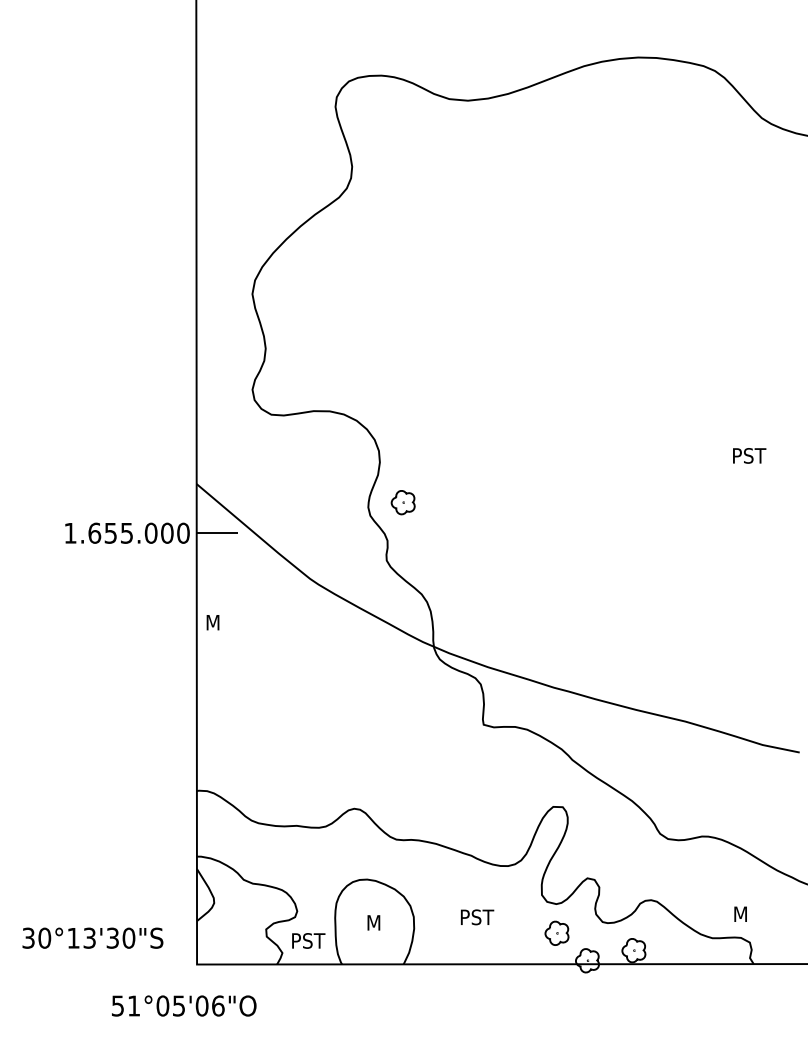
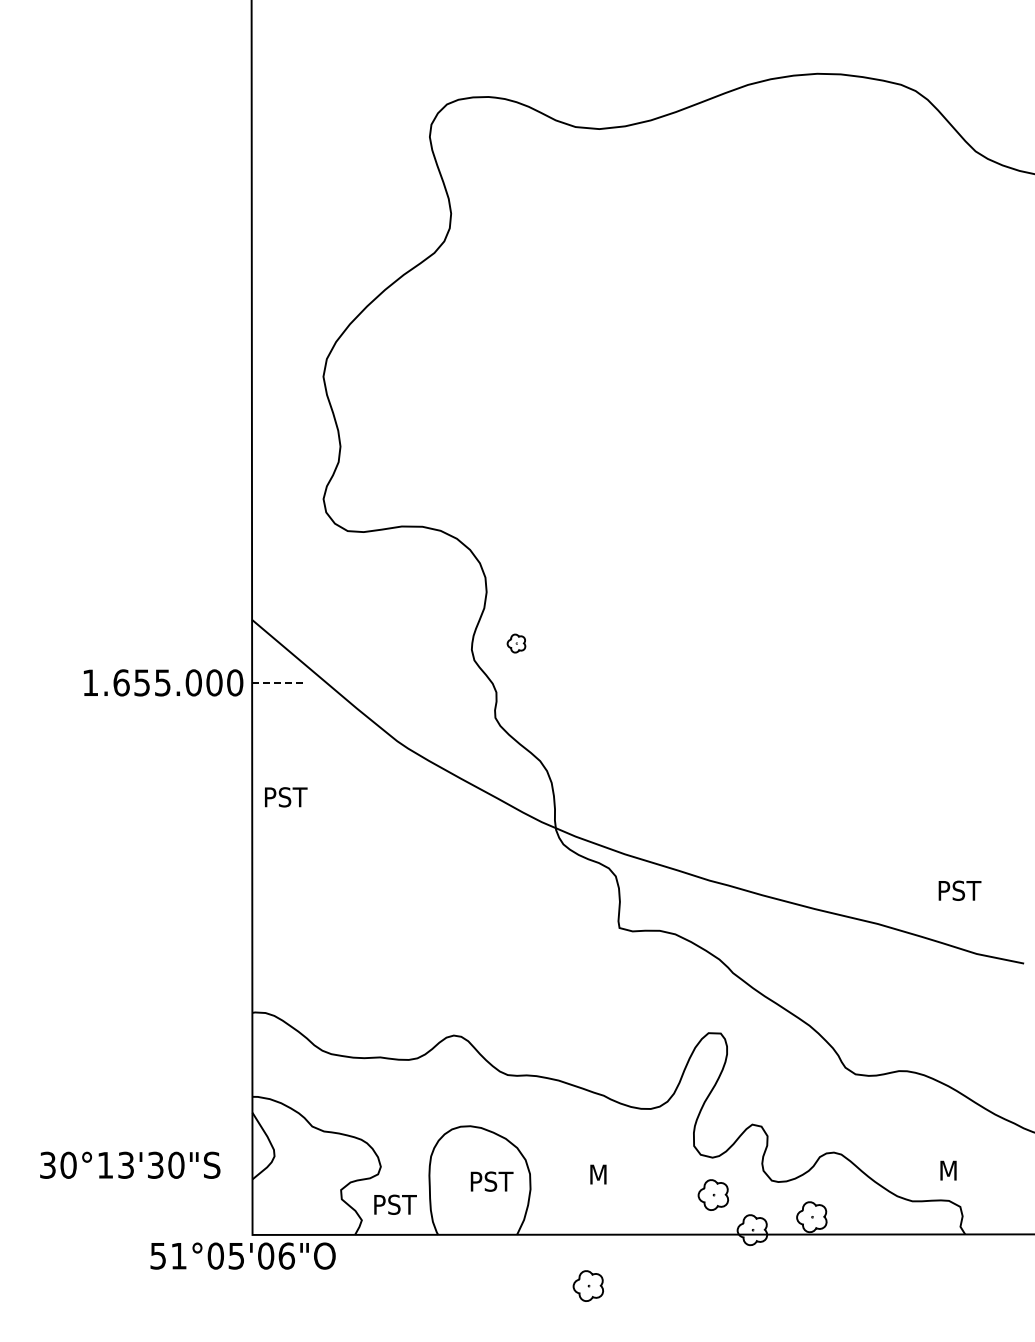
text: (749, 455) -> (959, 890), moved
part: (403, 502) -> (516, 643), size x0.6
line: (217, 532) -> (278, 682), solid -> dashed
text: (224, 622) -> (287, 797), M -> PST
text: (478, 917) -> (612, 1174), PST -> M
text: (385, 922) -> (493, 1181), M -> PST
text: (93, 937) -> (130, 1164), moved
part: (458, 1003) -> (587, 1285), added
text: (183, 1005) -> (242, 1255), moved

